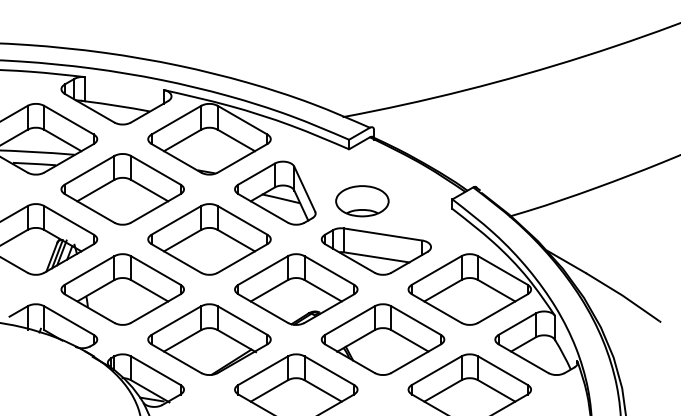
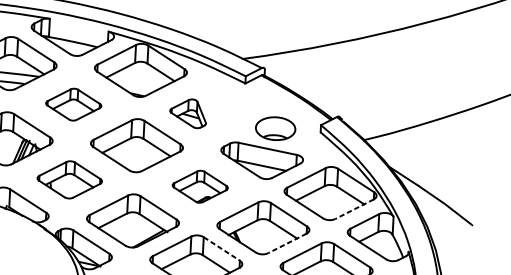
part: (122, 189) -> (73, 104), size x0.6
part: (275, 192) -> (188, 113), size x0.6
part: (362, 201) -> (275, 128), moved
part: (122, 289) -> (69, 179), size x0.7
part: (296, 289) -> (200, 186), size x0.6
line: (502, 308) -> (354, 209), solid -> dashed
line: (416, 358) -> (287, 243), solid -> dashed
line: (329, 370) -> (221, 248), solid -> dashed

